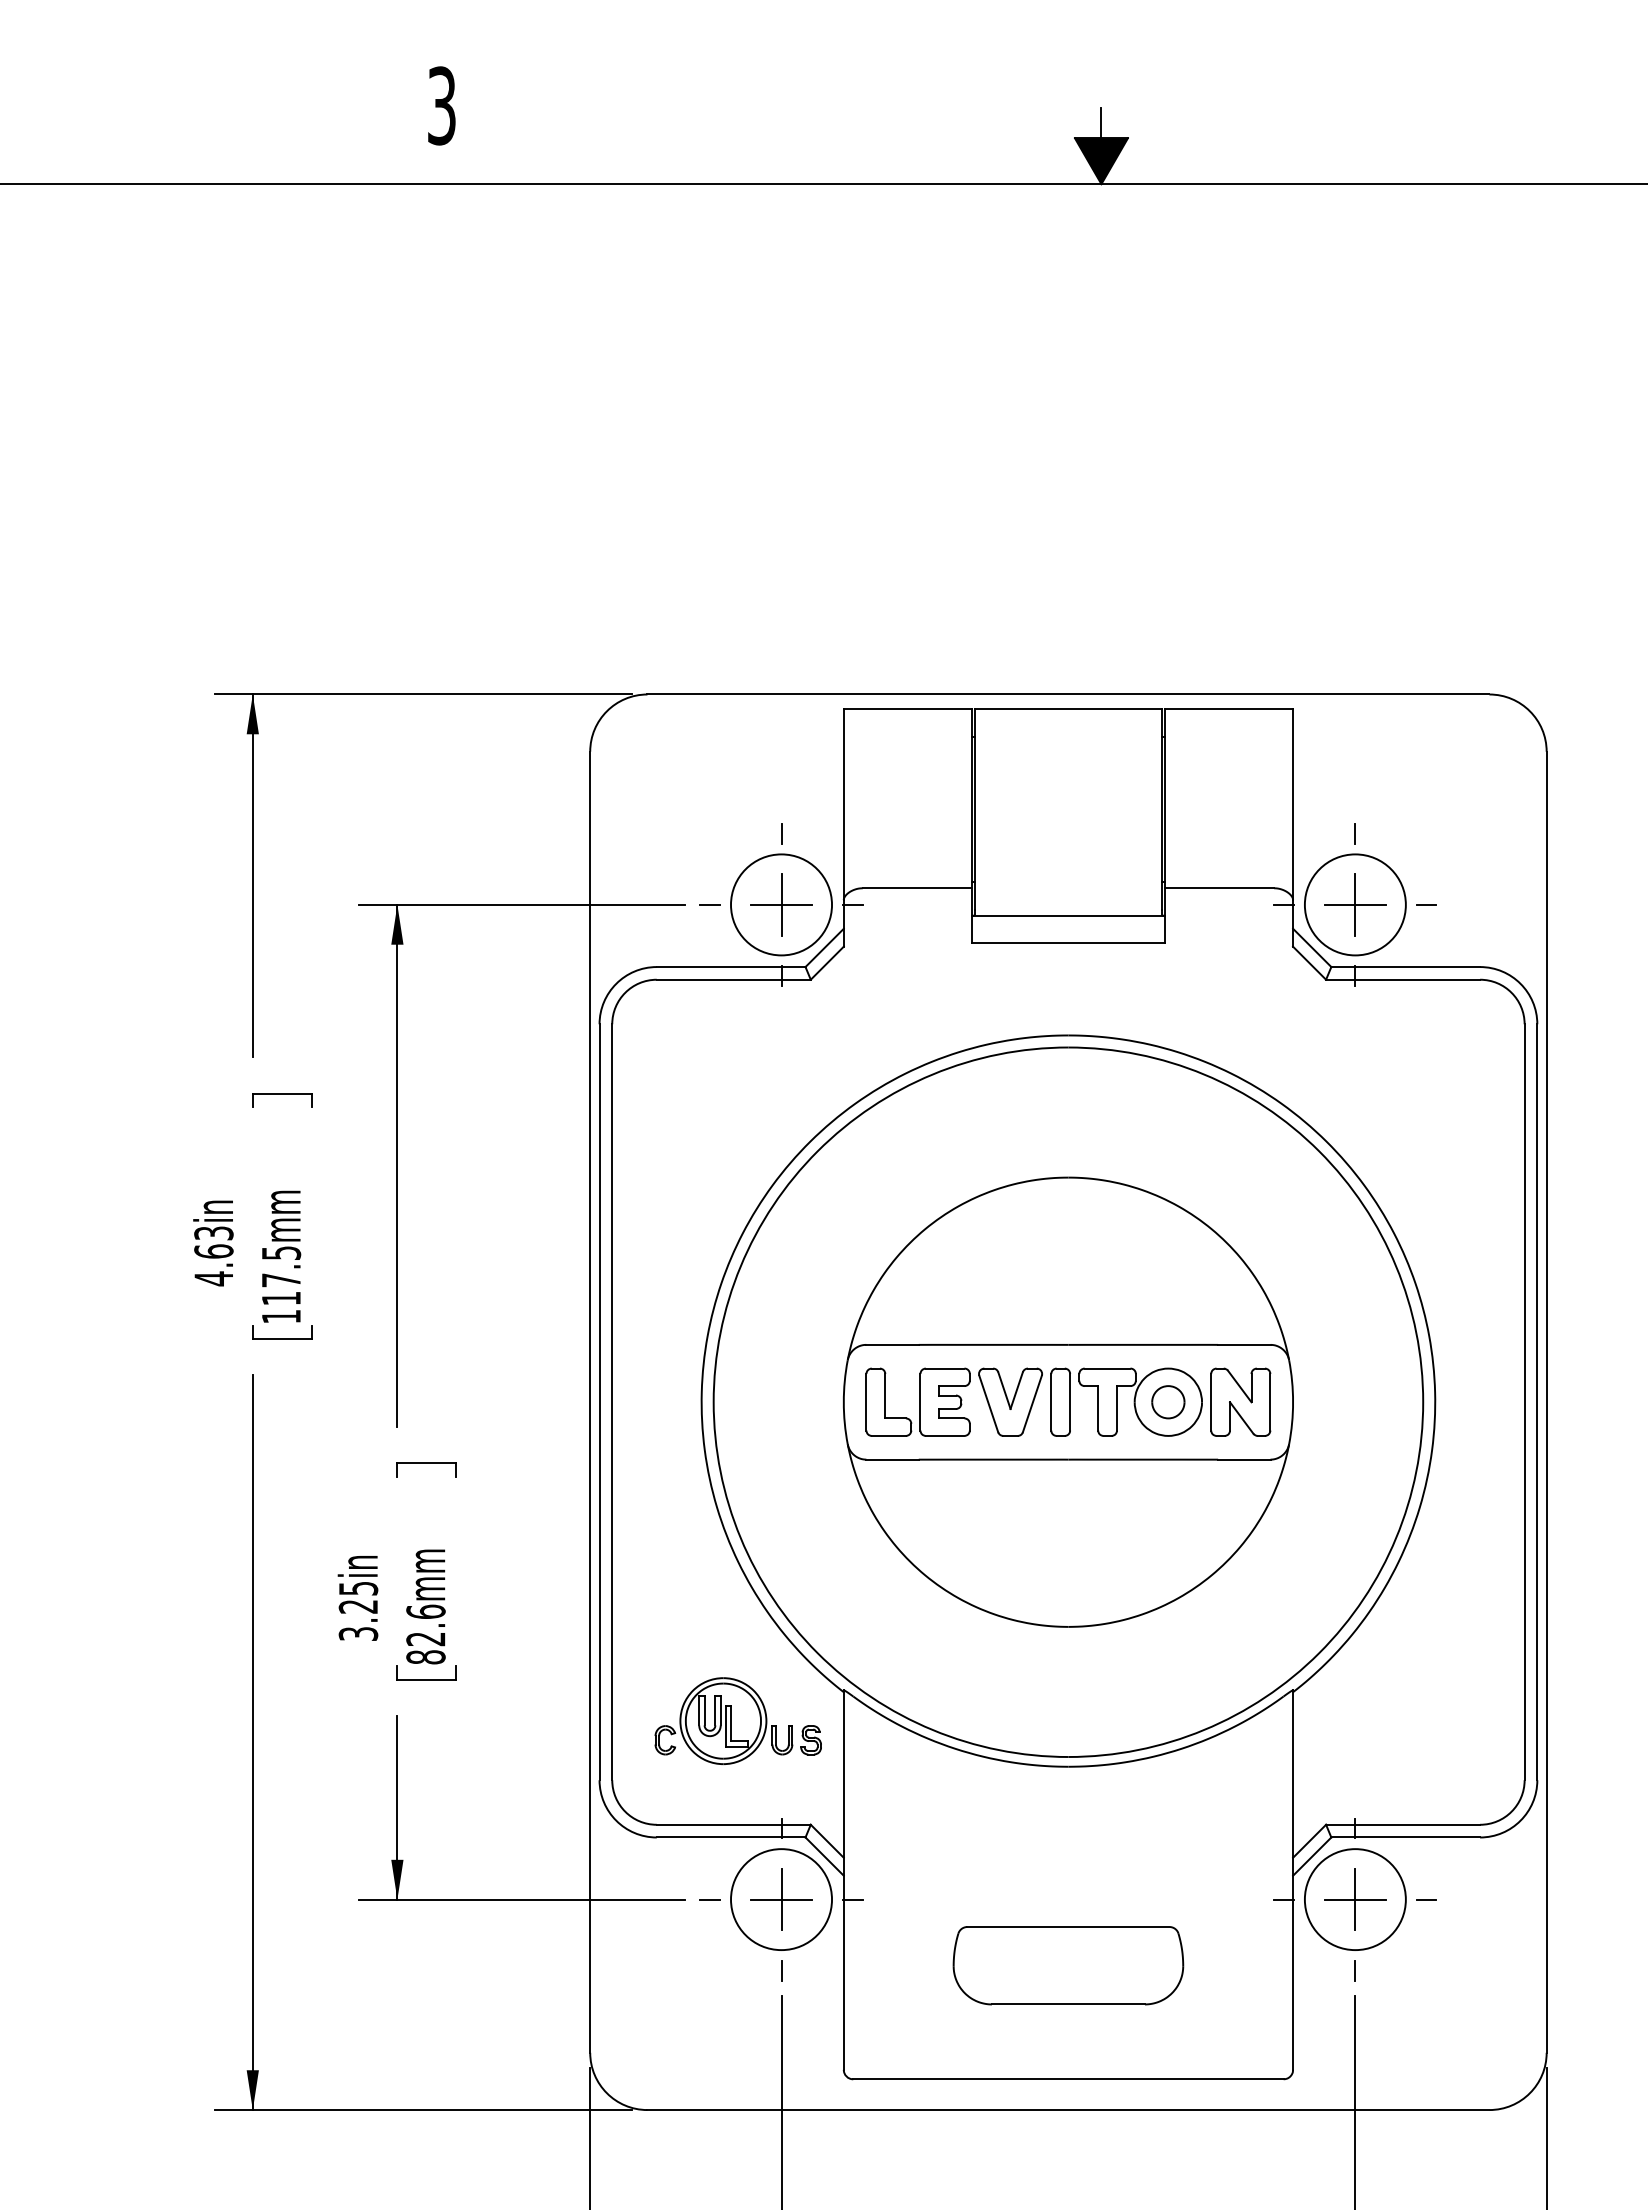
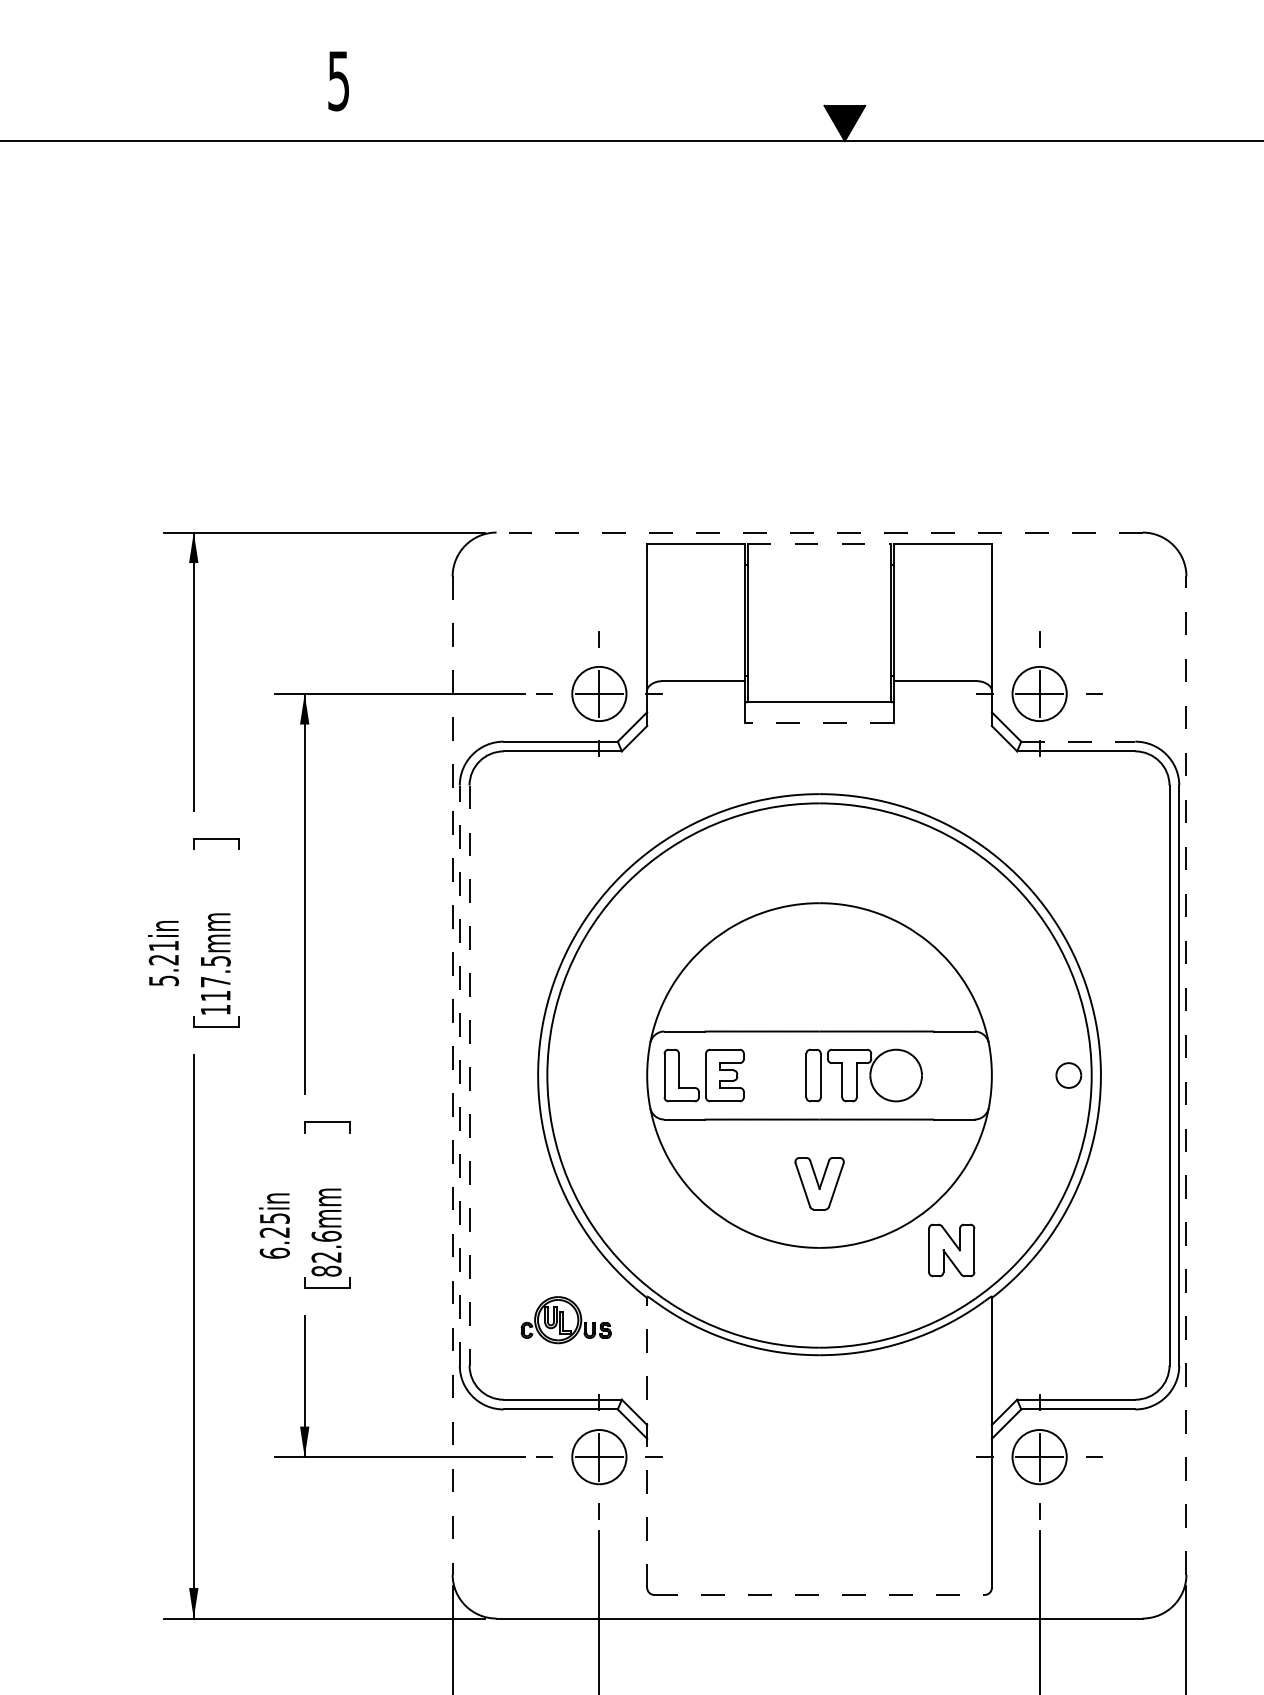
text: (441, 105) -> (338, 80), 3 -> 5
line: (1101, 122) -> (844, 93), removed
line: (1068, 694) -> (819, 532), solid -> dashed
line: (1068, 709) -> (819, 544), solid -> dashed
circle: (781, 904) -> (599, 693), size x0.7
circle: (1354, 904) -> (1038, 693), size x0.7
line: (1068, 943) -> (819, 723), solid -> dashed
line: (1406, 967) -> (1078, 742), solid -> dashed
text: (213, 1256) -> (163, 963), 4.63in -> 5.21in
part: (1010, 1401) -> (819, 1183), moved
part: (1240, 1401) -> (951, 1249), moved
line: (590, 1402) -> (452, 1075), solid -> dashed
line: (599, 1402) -> (459, 1075), solid -> dashed
line: (612, 1402) -> (469, 1075), solid -> dashed
part: (1168, 1402) -> (1068, 1075), moved
line: (1546, 1402) -> (1186, 1075), solid -> dashed
text: (358, 1633) -> (274, 1252), 3.25in -> 6.25in
part: (737, 1720) -> (565, 1319), size x0.7
line: (843, 1880) -> (646, 1442), solid -> dashed
circle: (781, 1899) -> (599, 1457), size x0.7
circle: (1354, 1899) -> (1038, 1457), size x0.7
part: (1068, 1965) -> (819, 1507), removed
line: (1068, 2079) -> (819, 1595), solid -> dashed

